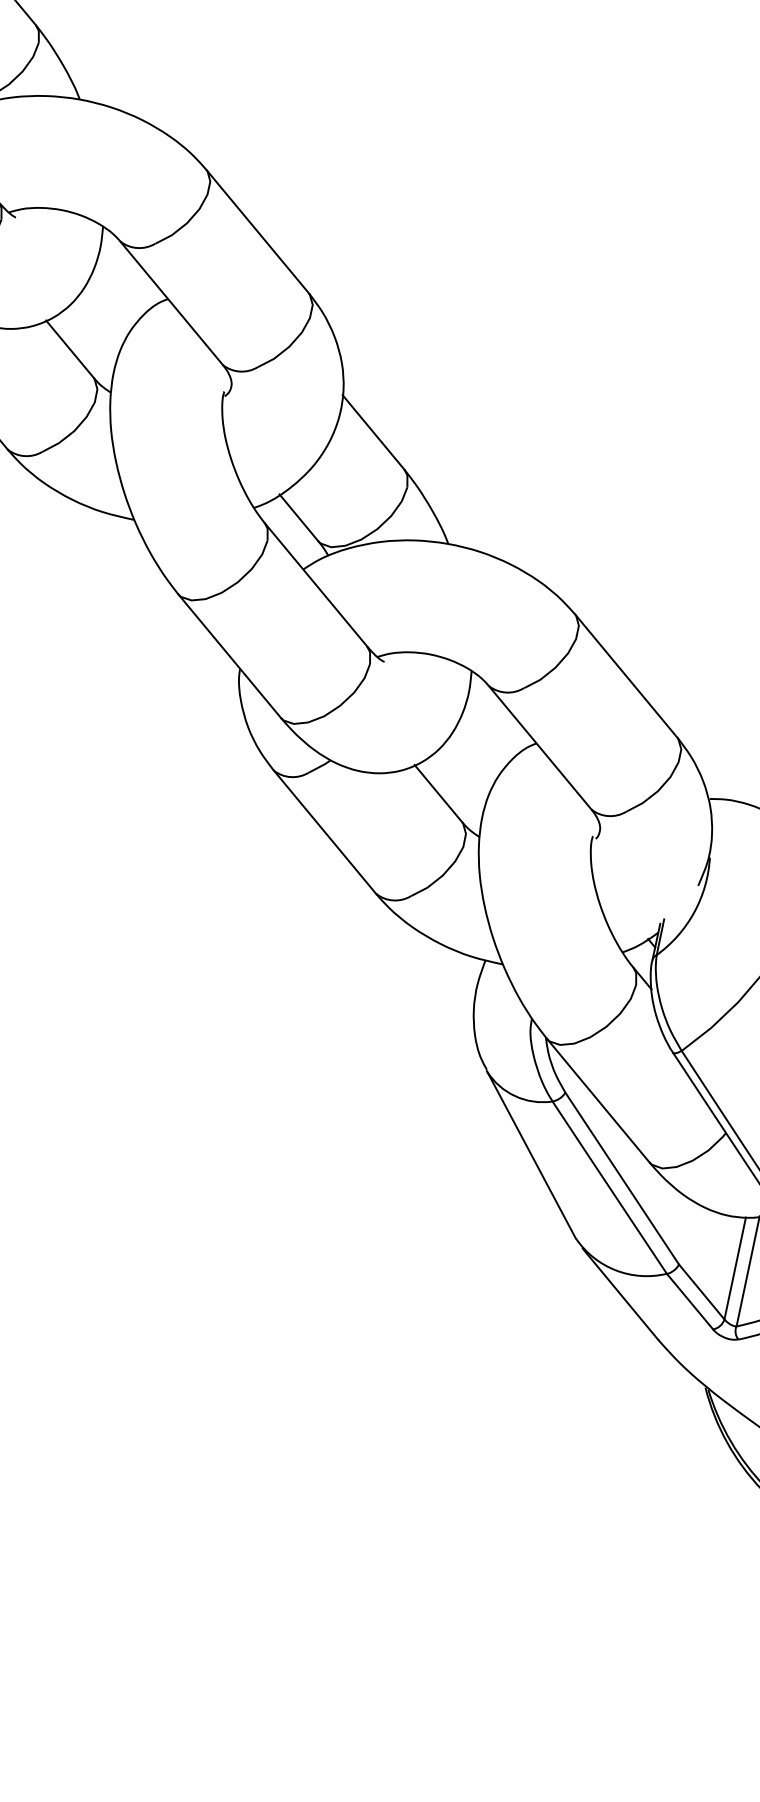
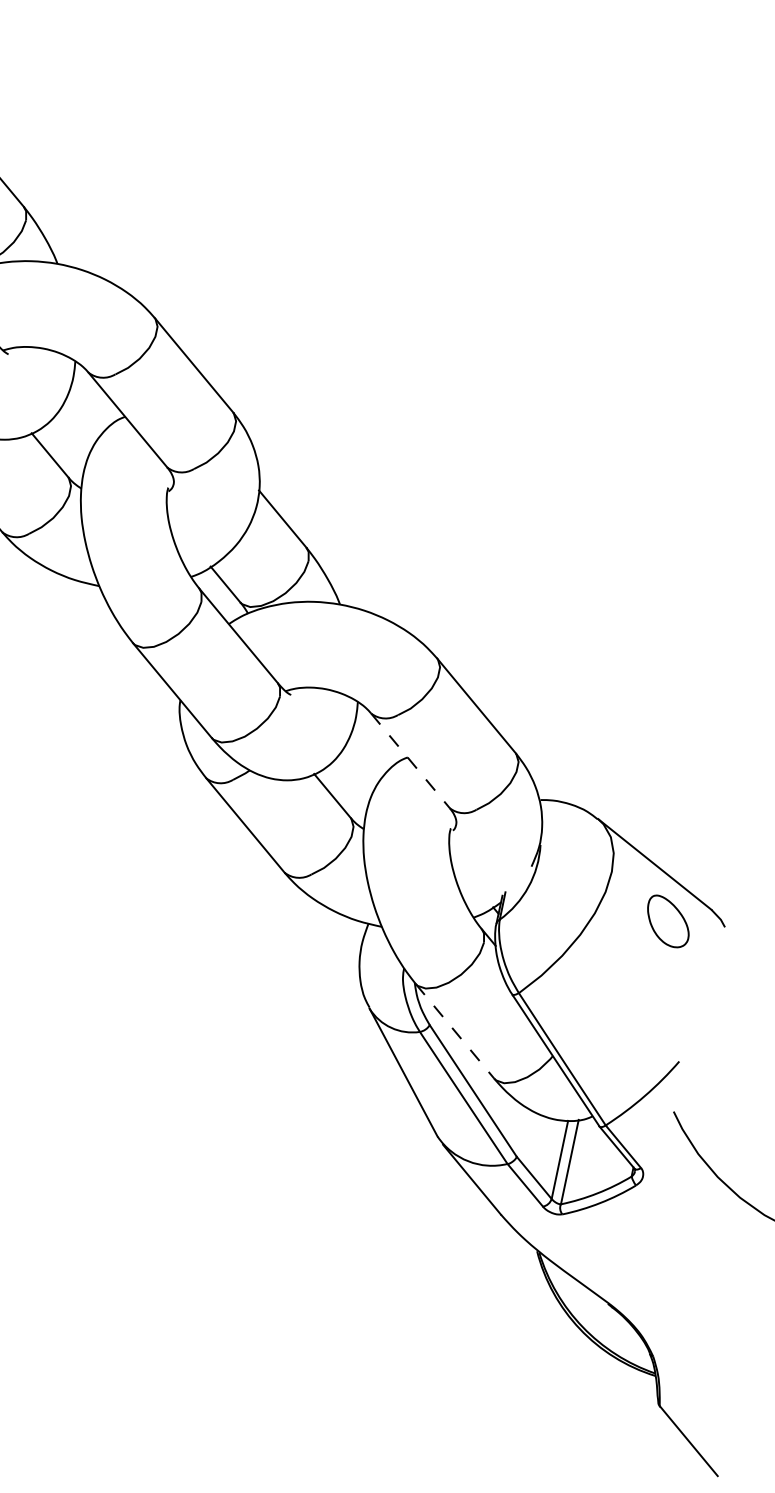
line: (540, 748) -> (410, 761), solid -> dashed
line: (597, 1100) -> (454, 1031), solid -> dashed

